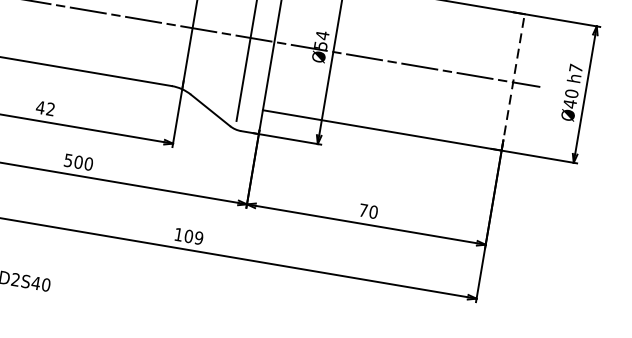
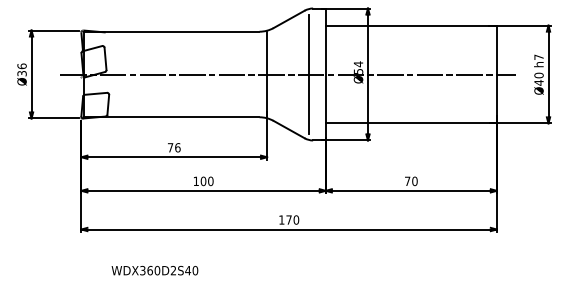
line: (512, 82) -> (496, 74), dashed -> solid
text: (44, 107) -> (173, 147), 42 -> 76
text: (67, 160) -> (195, 181), 500 -> 100
text: (193, 236) -> (292, 219), 109 -> 170

